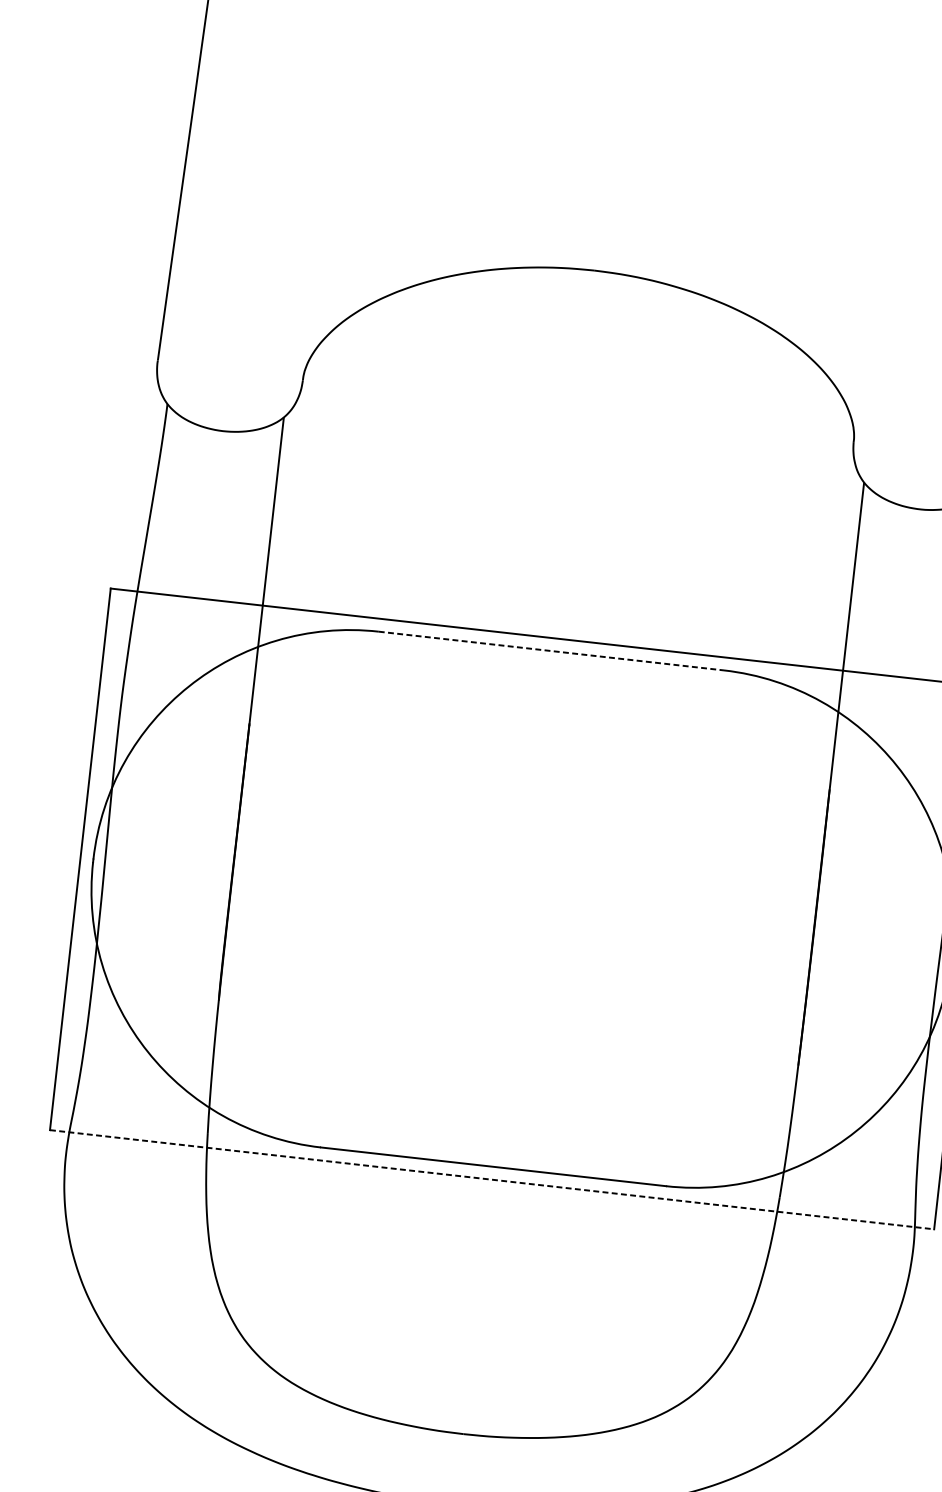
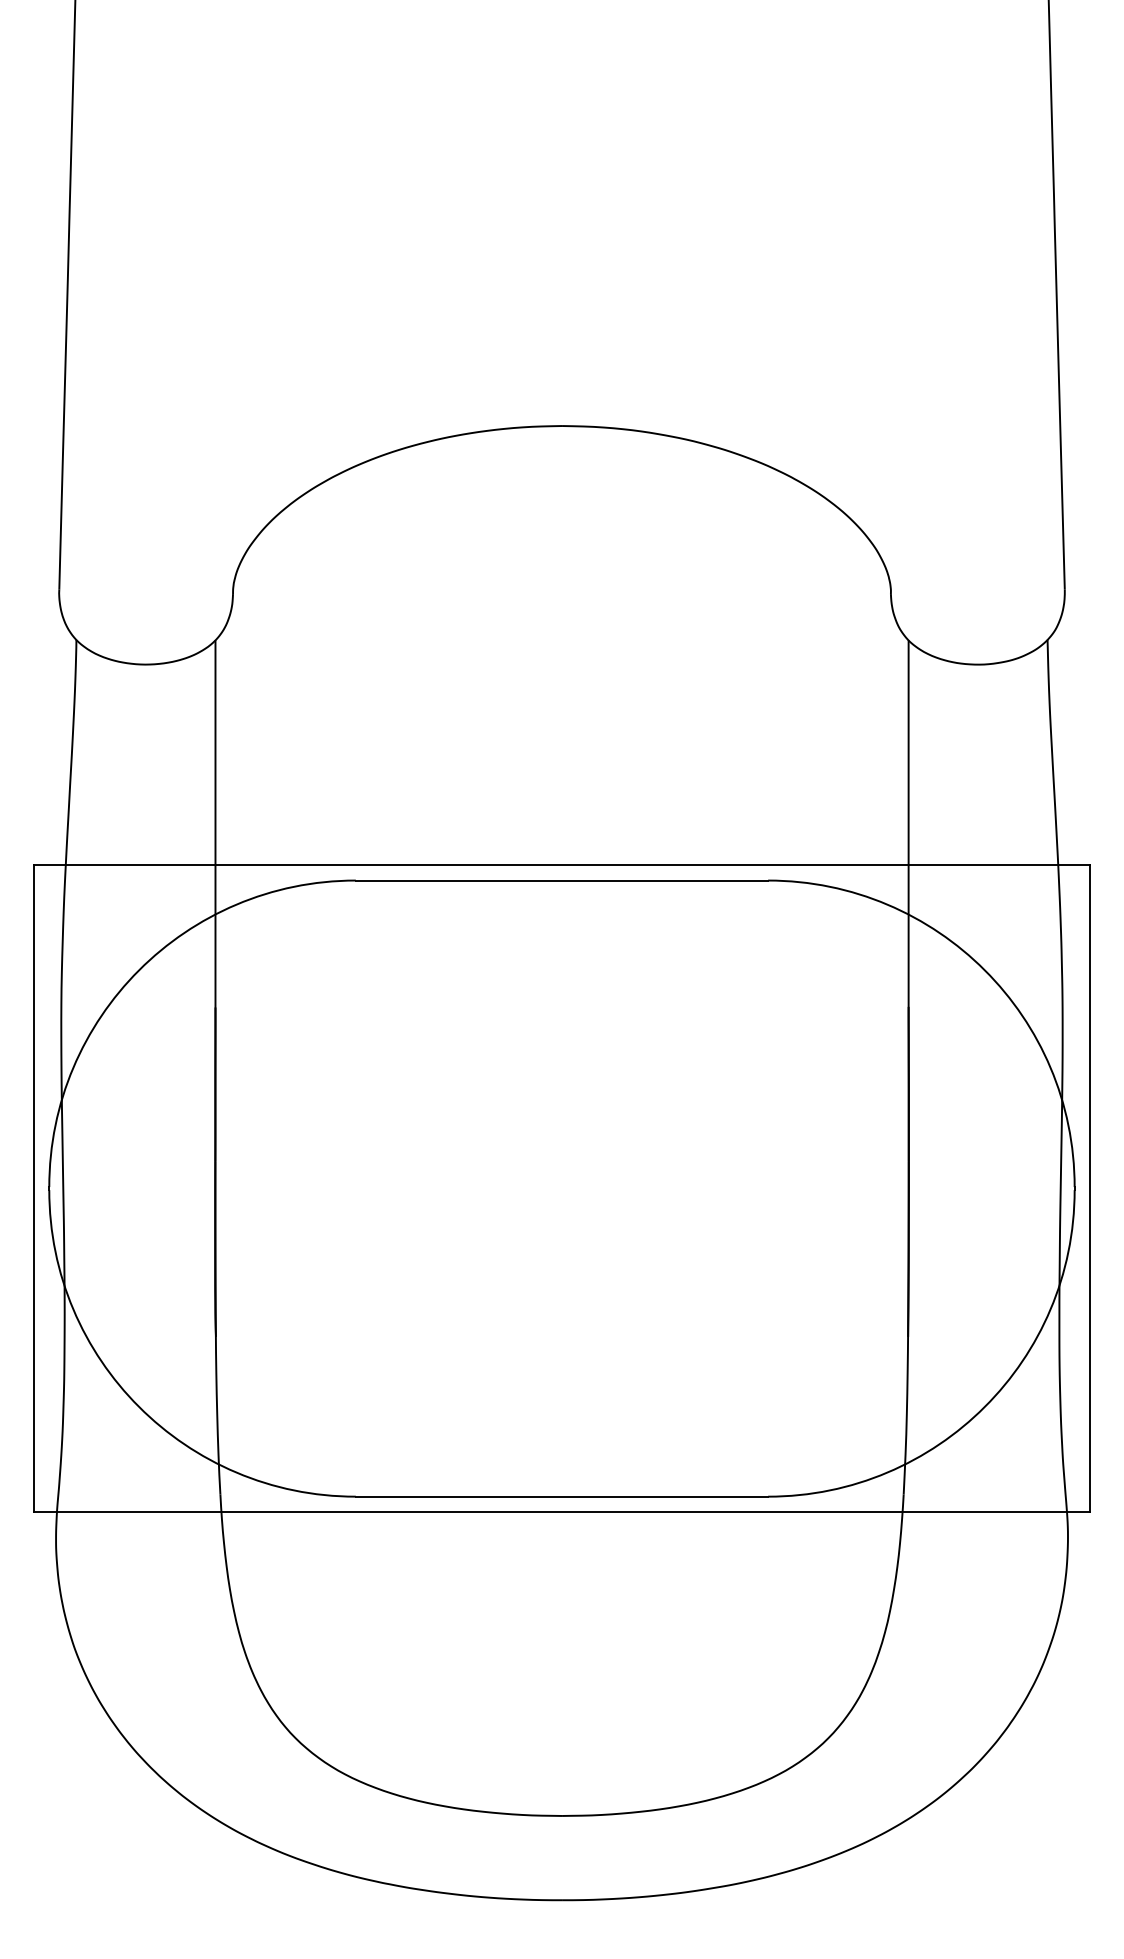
line: (551, 651) -> (562, 880), dashed -> solid
line: (492, 1180) -> (562, 1512), dashed -> solid

